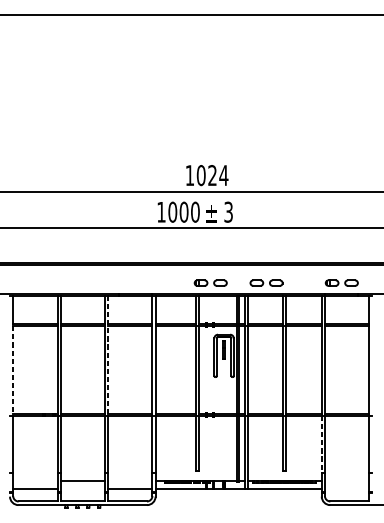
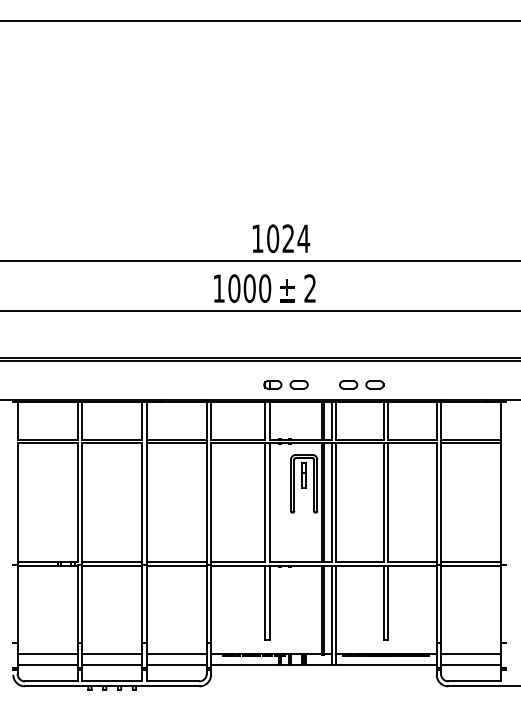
text: (228, 212) -> (309, 288), 3 -> 2
part: (341, 282) -> (463, 384), removed
line: (108, 355) -> (146, 483), dashed -> solid
line: (13, 371) -> (17, 504), dashed -> solid
line: (321, 444) -> (436, 604), dashed -> solid
line: (35, 481) -> (47, 654), added
line: (130, 481) -> (176, 654), added
line: (347, 481) -> (471, 654), added
line: (83, 489) -> (112, 664), added
line: (347, 489) -> (471, 664), added

